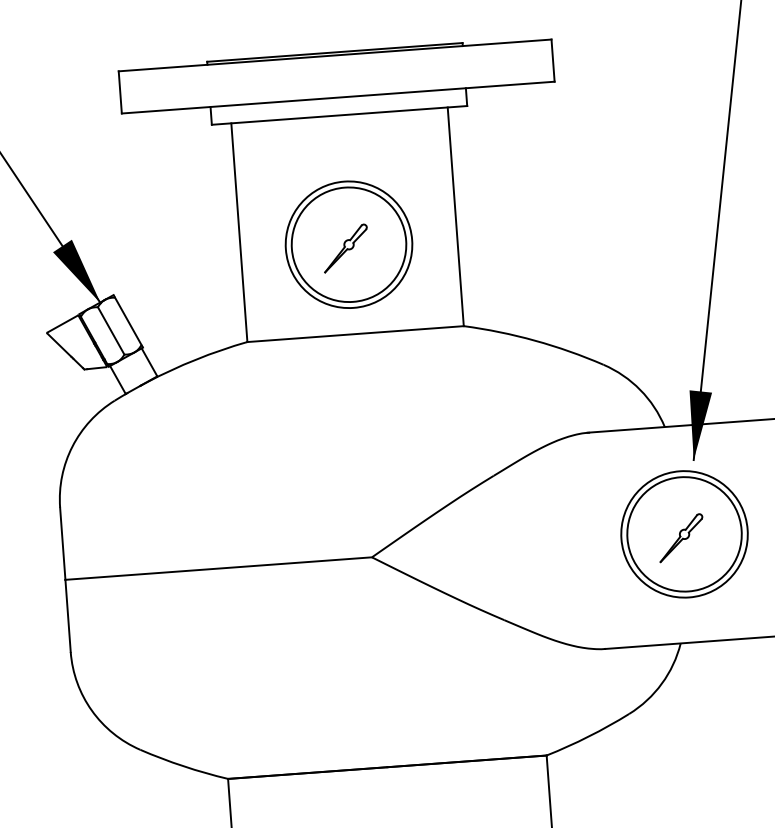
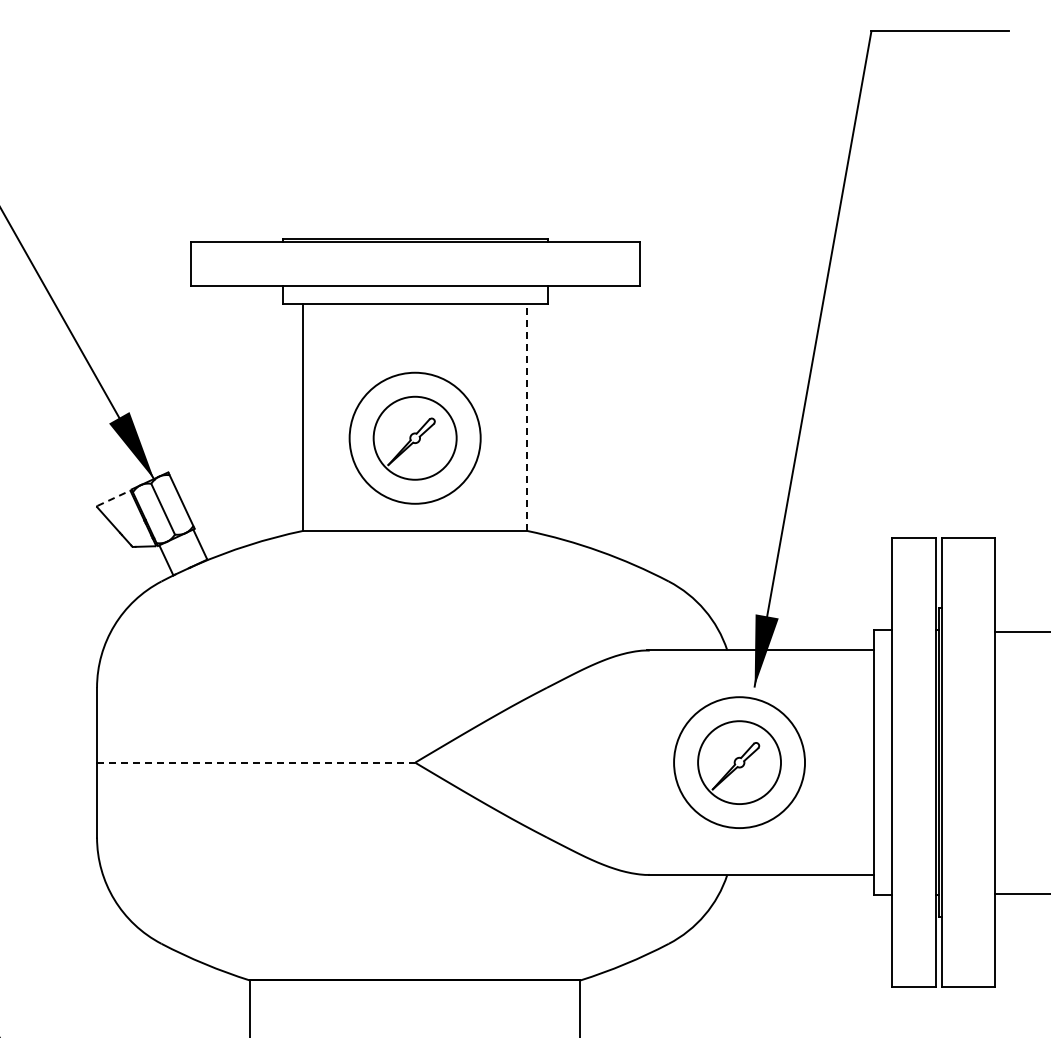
line: (455, 216) -> (527, 417), solid -> dashed
circle: (348, 245) -> (414, 438), size x0.7
line: (62, 324) -> (113, 498), solid -> dashed
circle: (684, 534) -> (739, 762), size x0.7
line: (219, 568) -> (256, 762), solid -> dashed

